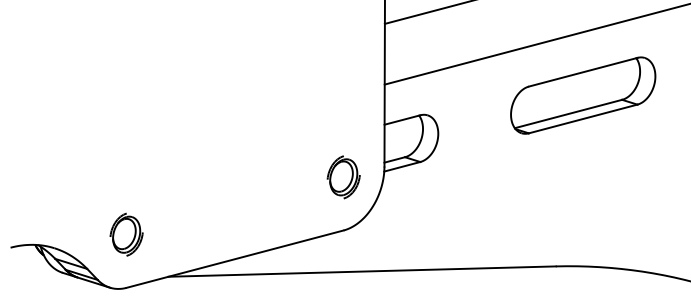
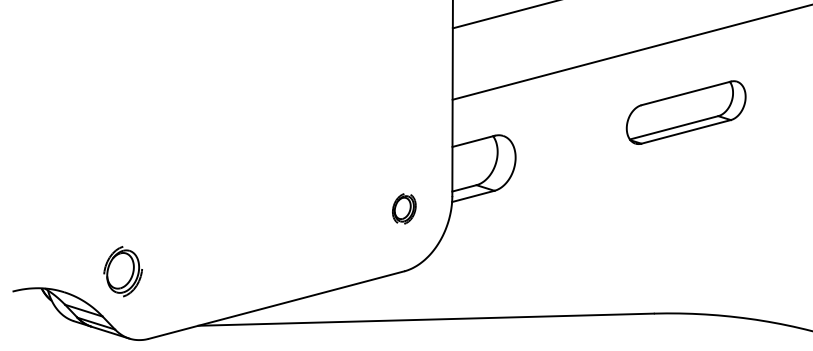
part: (583, 95) -> (686, 112), size x0.7
part: (343, 177) -> (404, 209), size x0.6
part: (126, 234) -> (123, 271), moved

